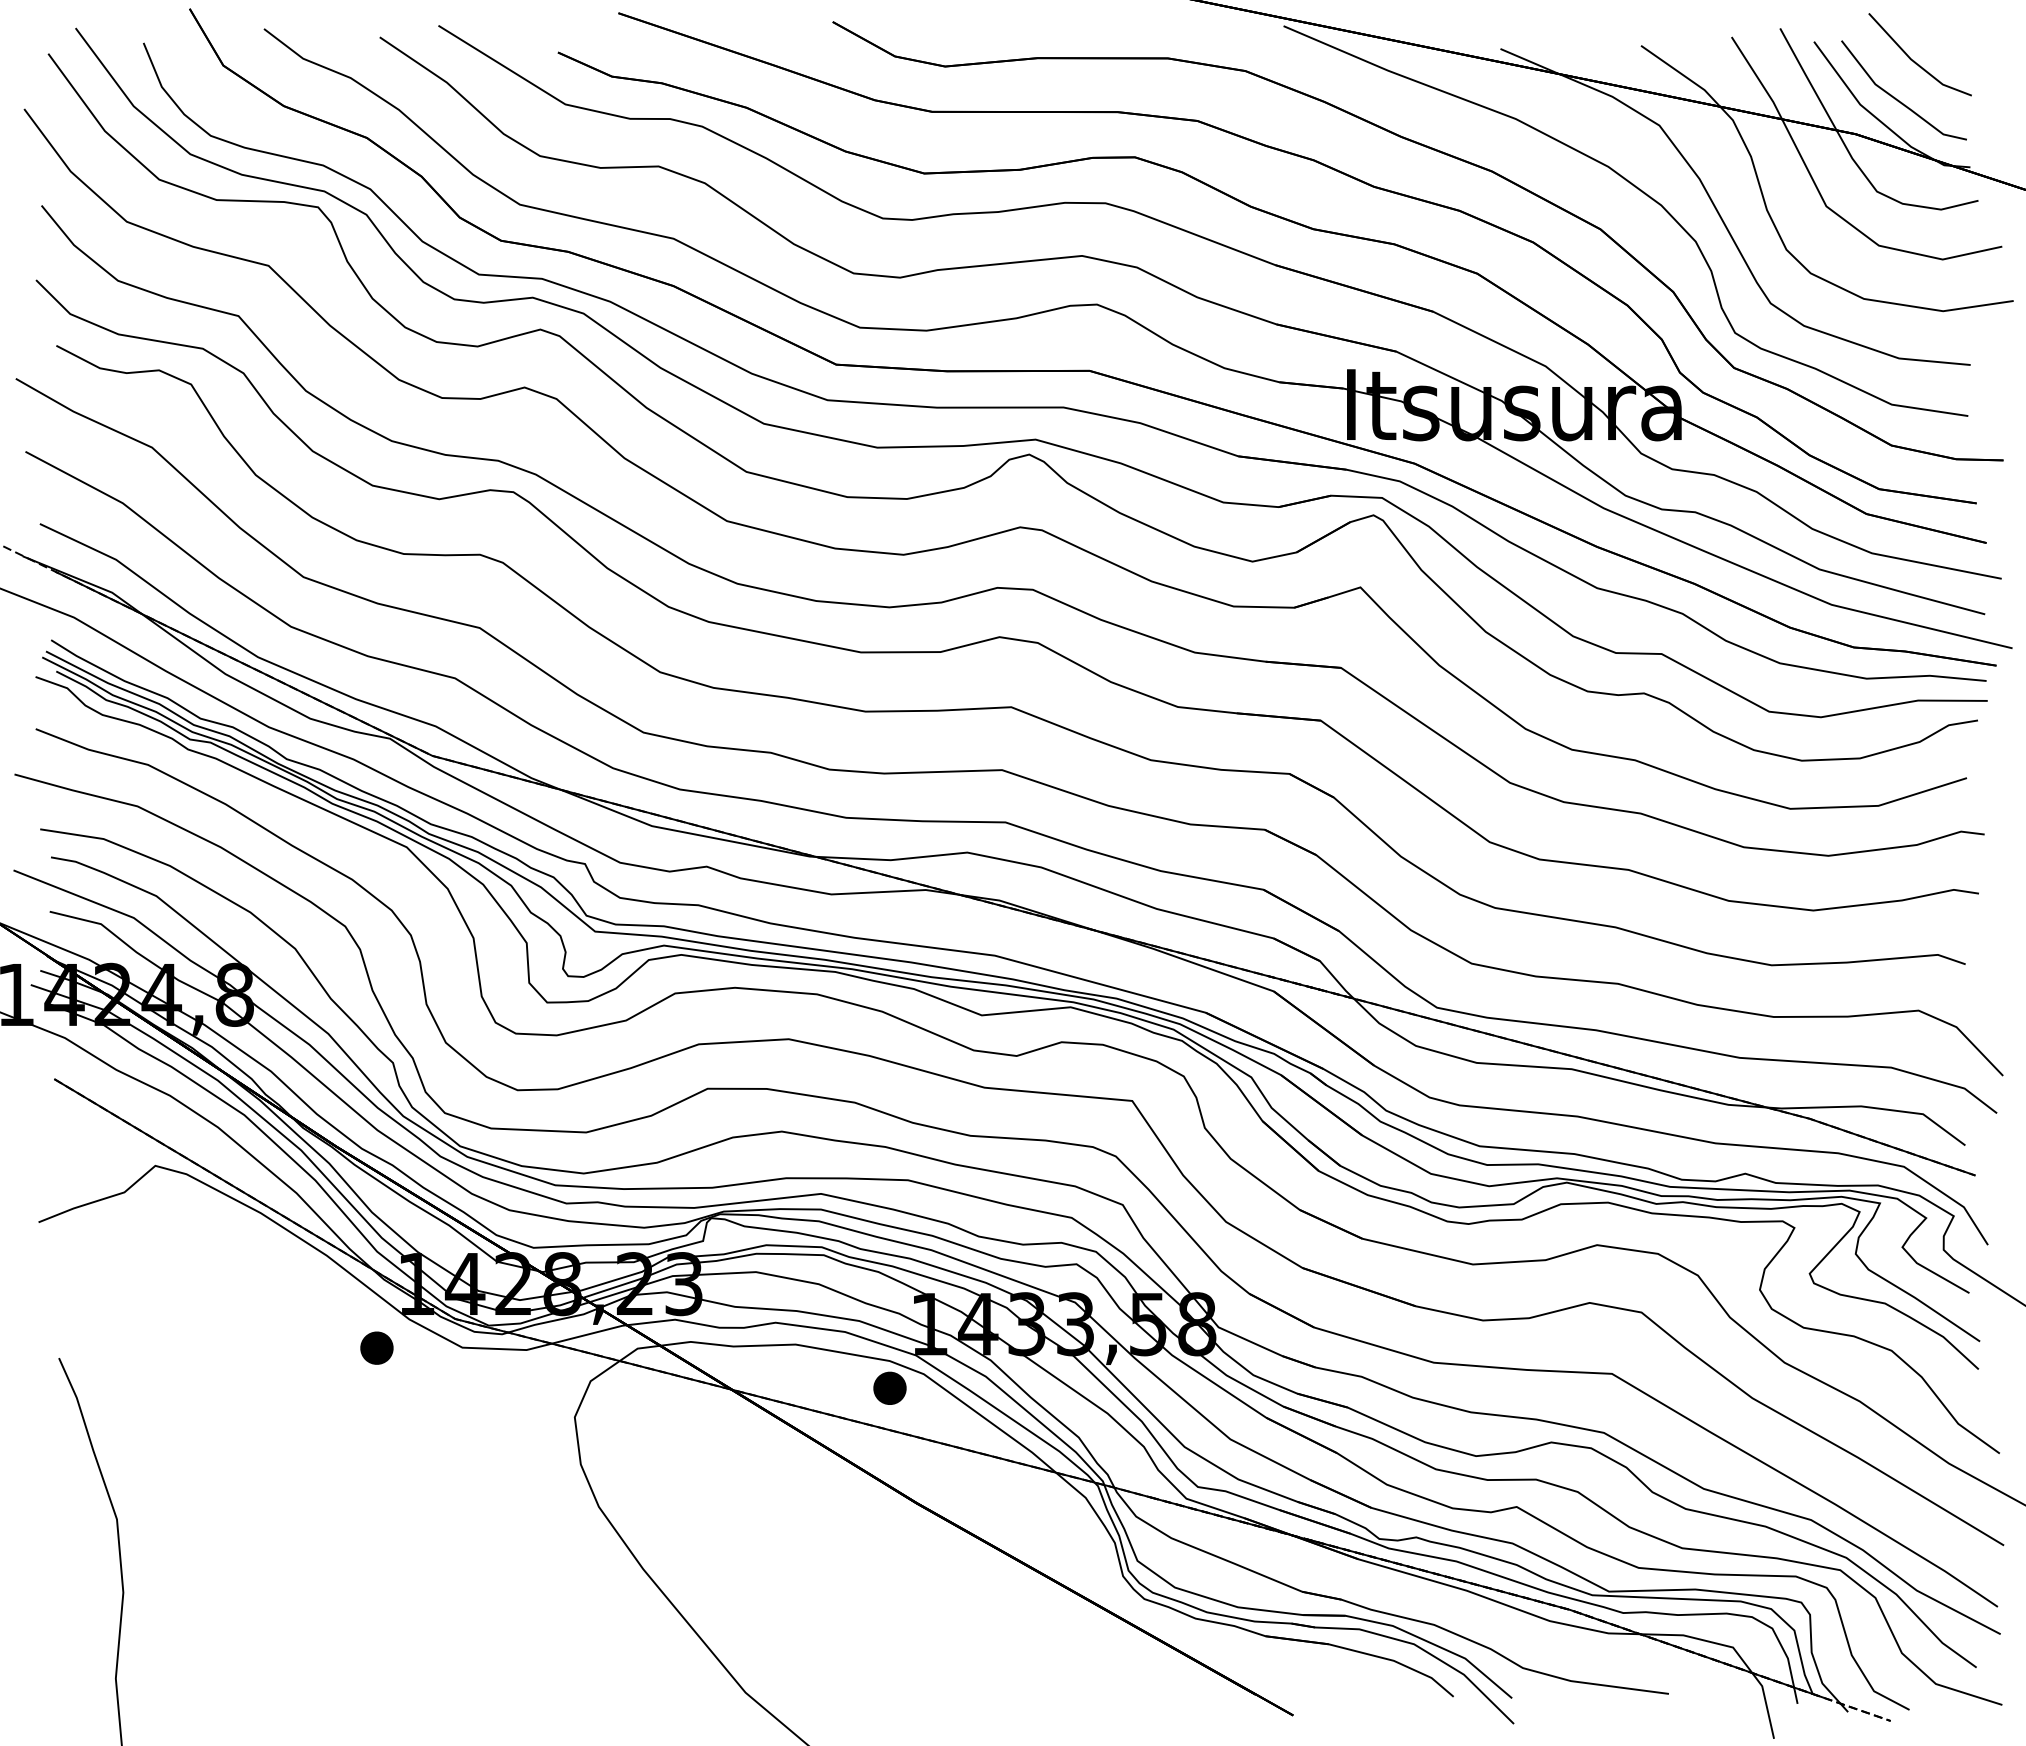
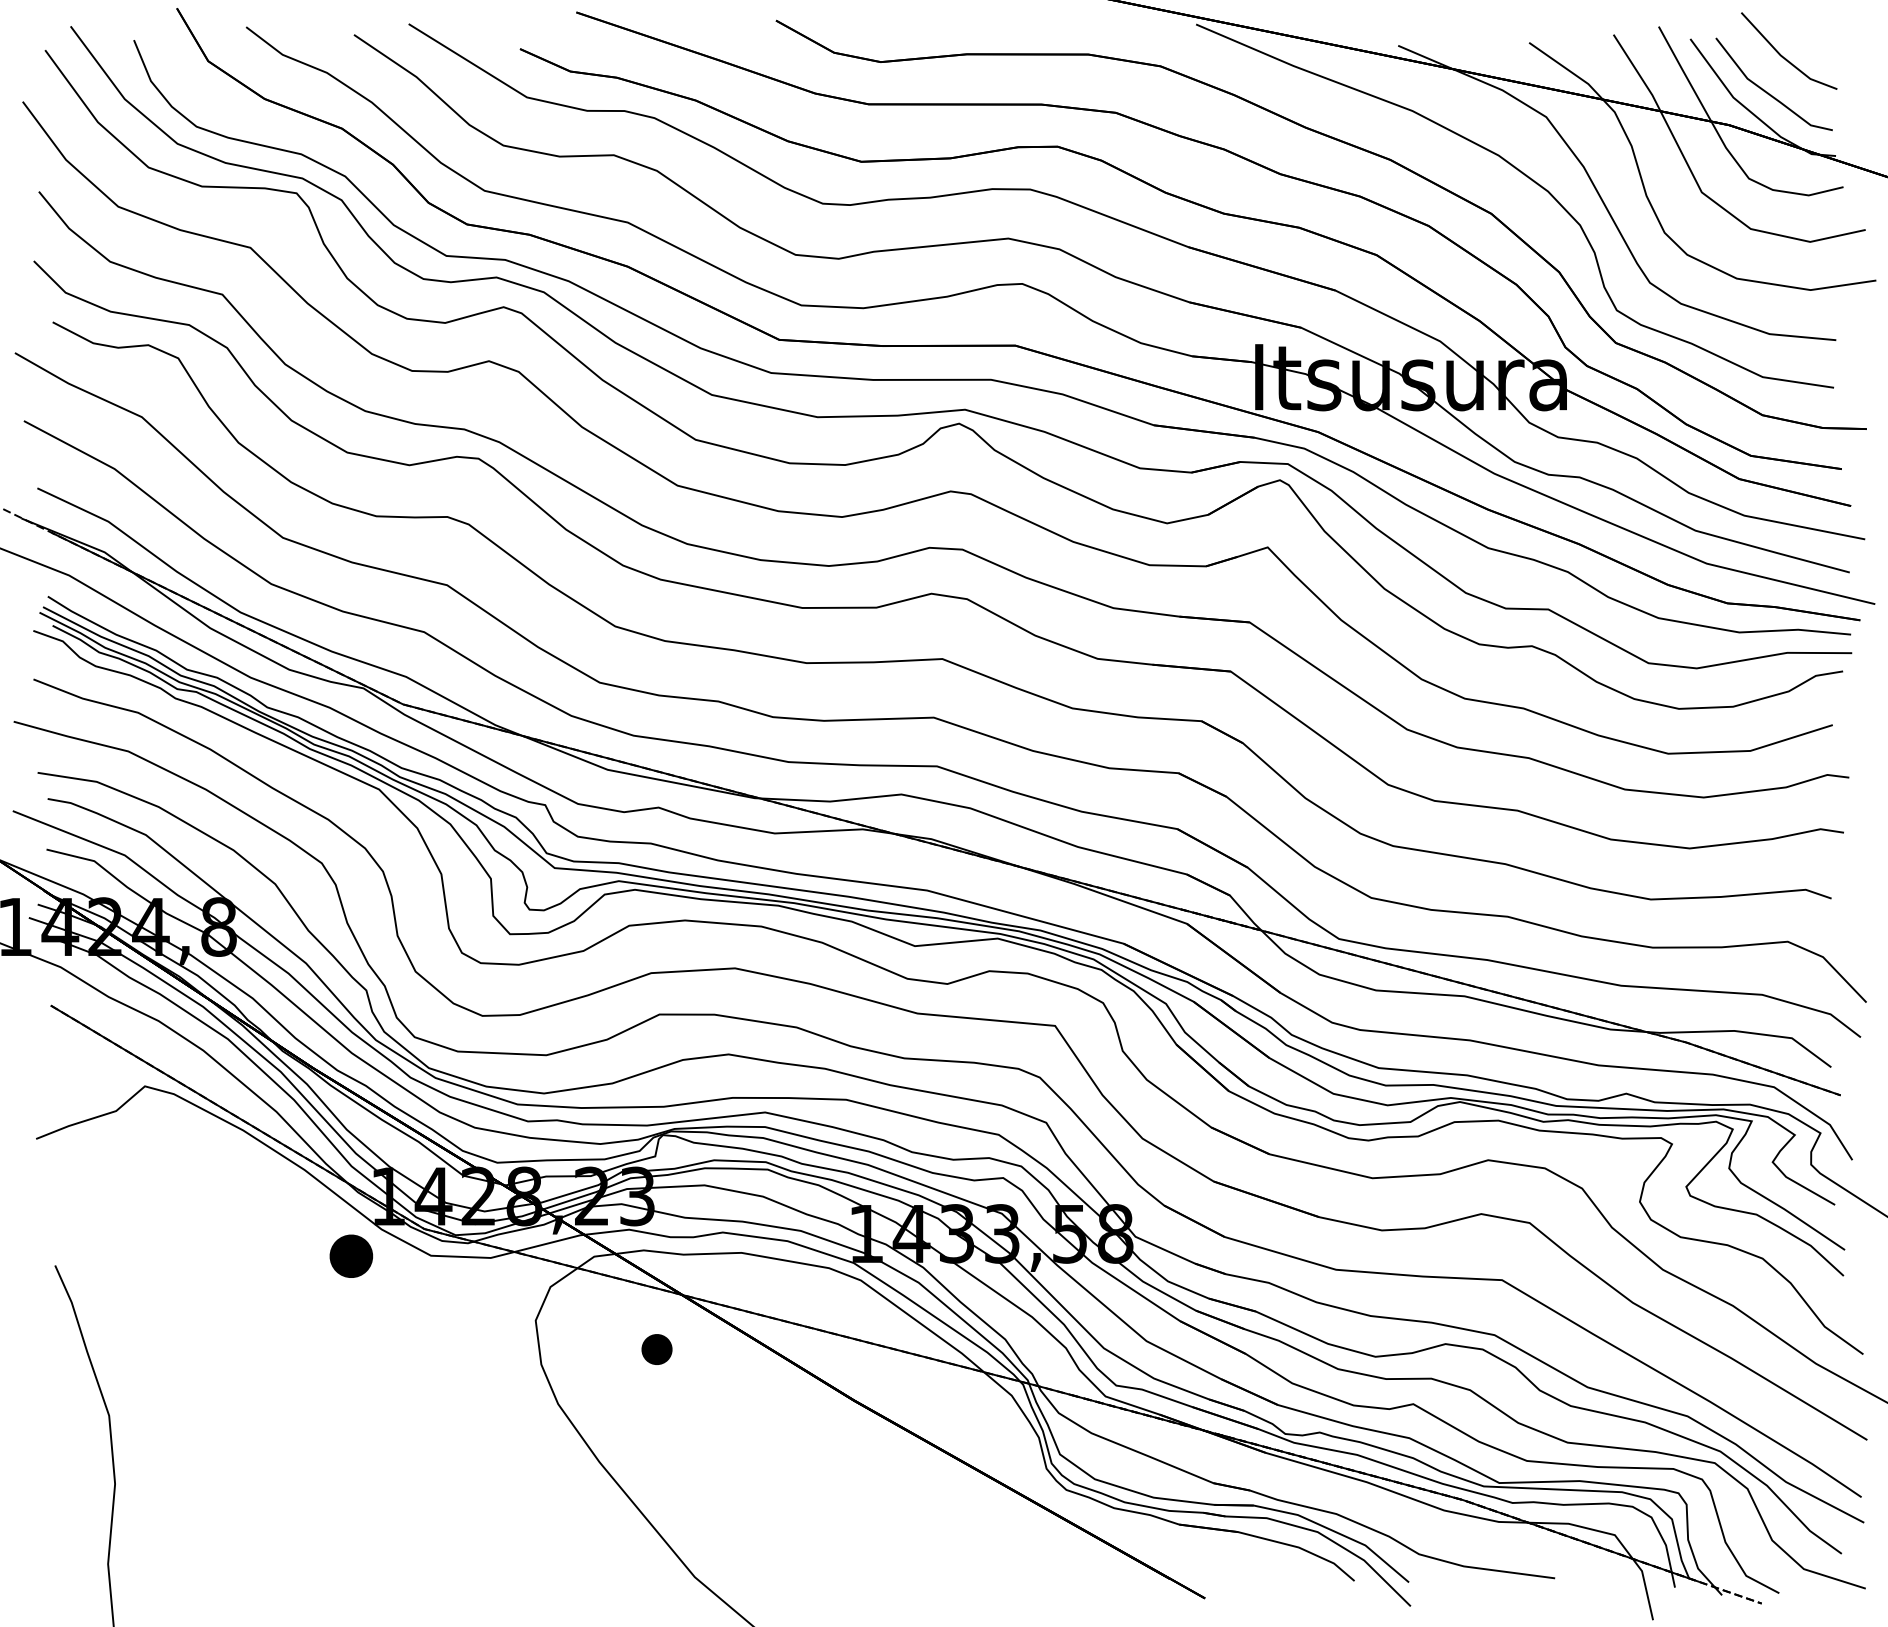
part: (376, 1347) -> (350, 1255), size x1.4
part: (889, 1387) -> (656, 1348), moved

